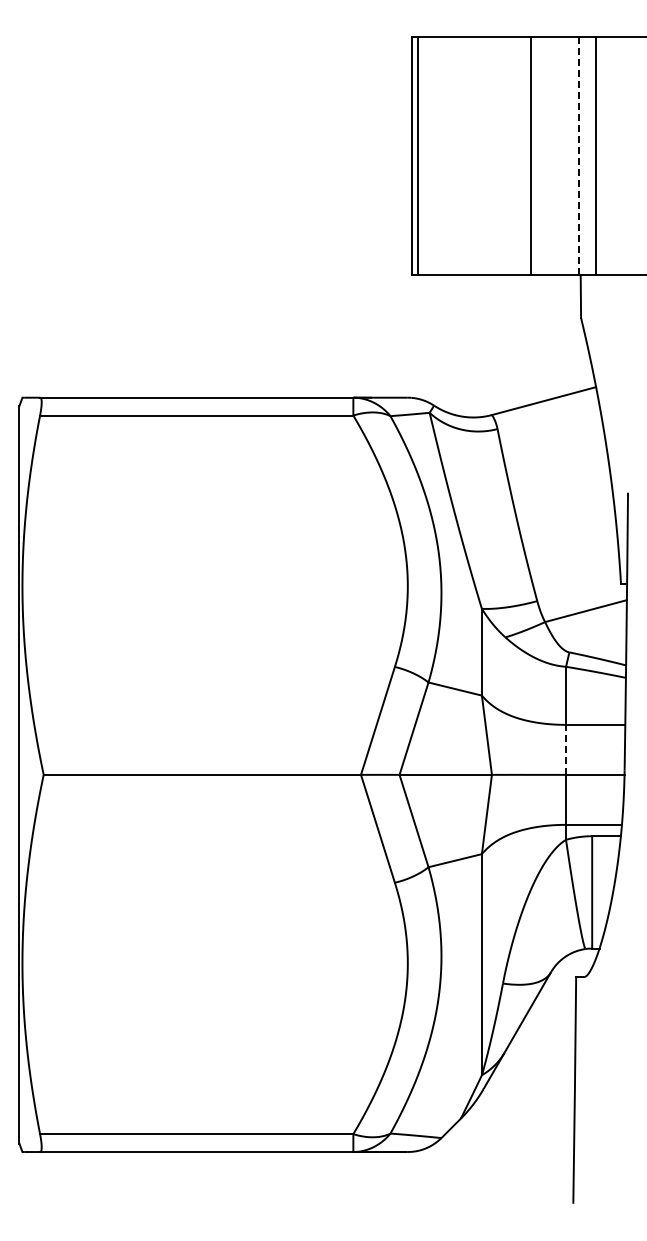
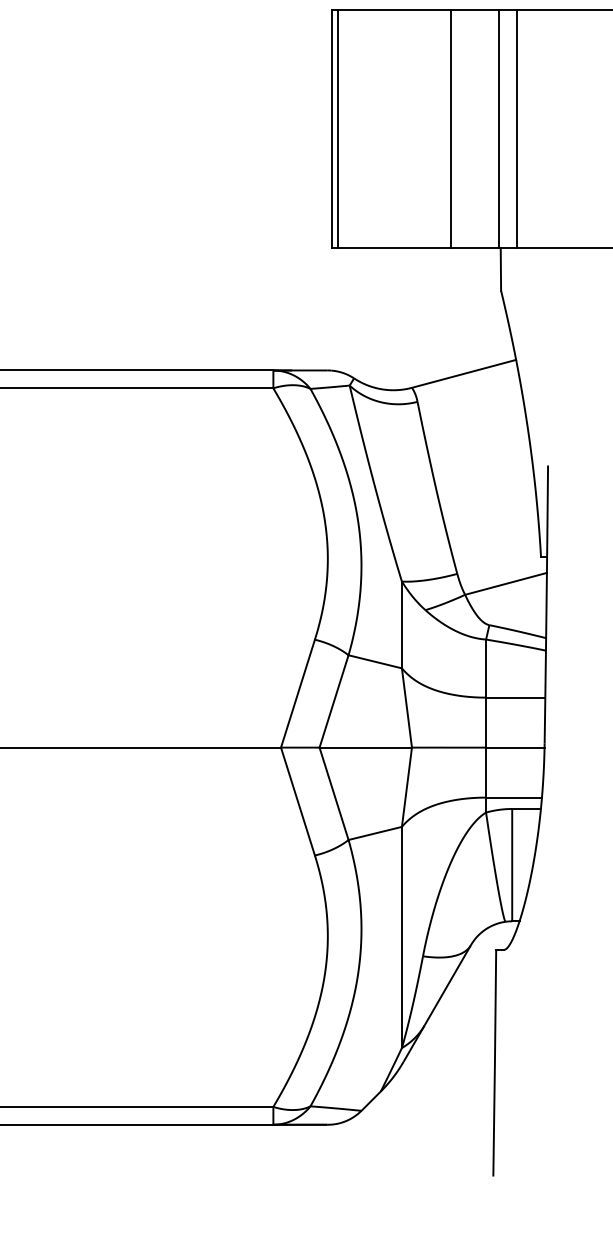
line: (578, 156) -> (498, 129), dashed -> solid
line: (566, 749) -> (486, 722), dashed -> solid

